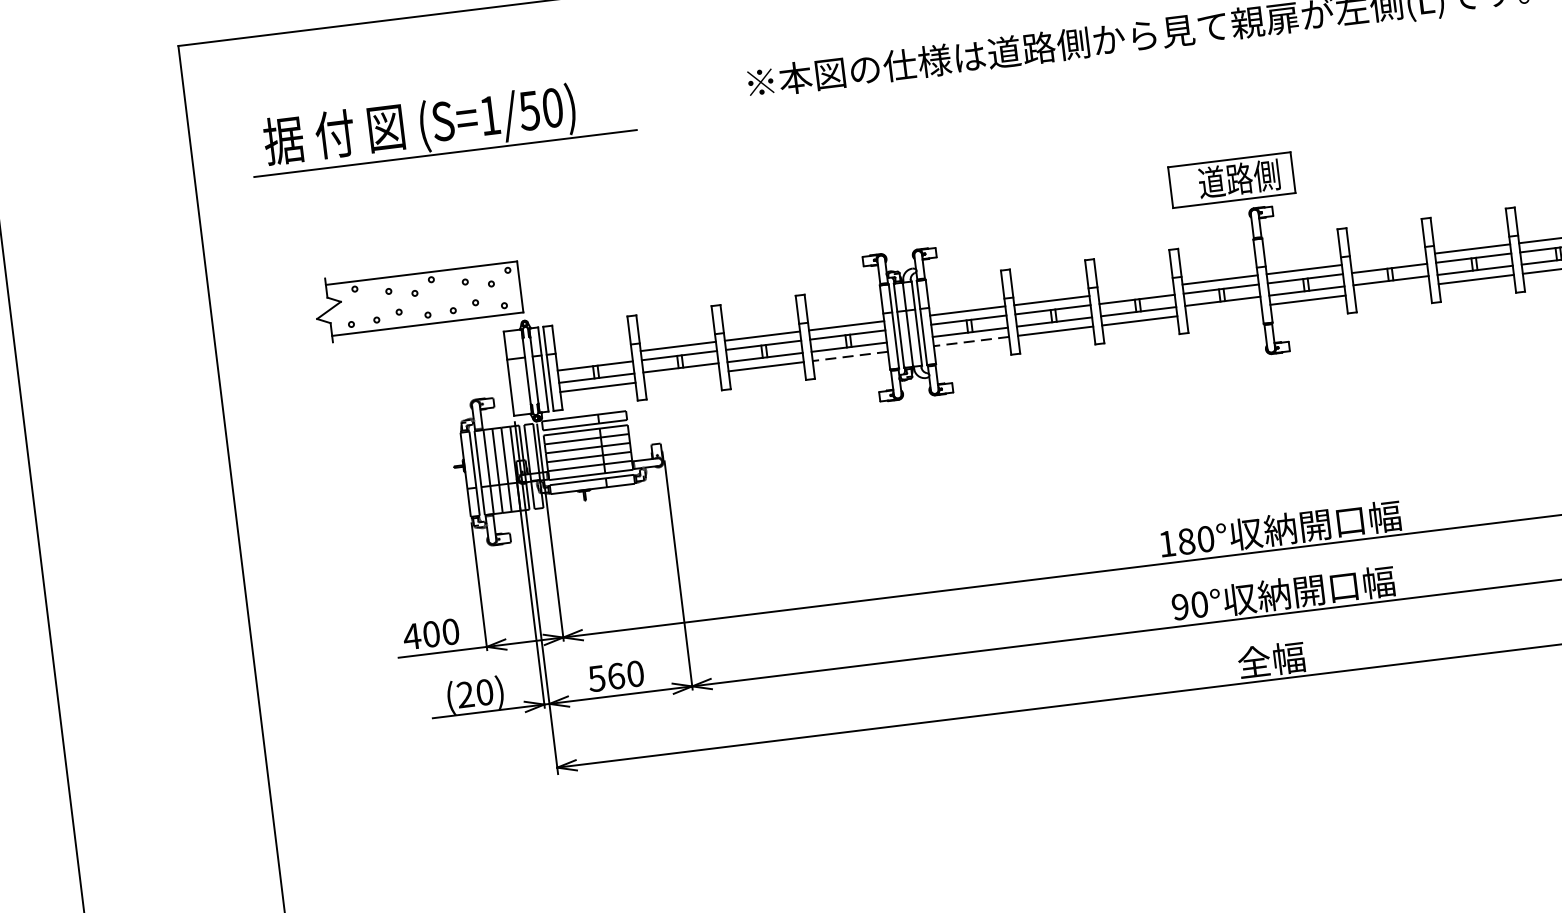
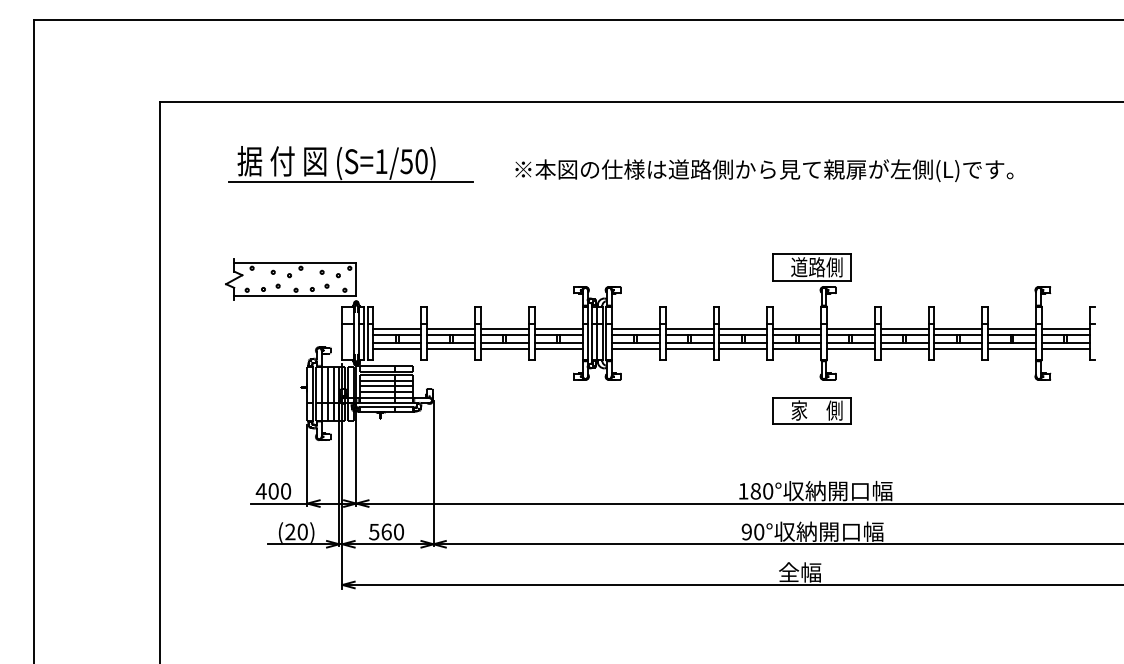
part: (441, 126) -> (350, 164), moved
line: (1388, 259) -> (904, 329), added
line: (1392, 289) -> (904, 348), added
line: (1136, 290) -> (743, 329), added
line: (1224, 309) -> (797, 348), added
line: (970, 340) -> (635, 348), dashed -> solid
line: (850, 355) -> (558, 348), dashed -> solid
line: (594, 356) -> (397, 329), added
line: (682, 376) -> (451, 348), added
part: (1258, 404) -> (811, 410), added

